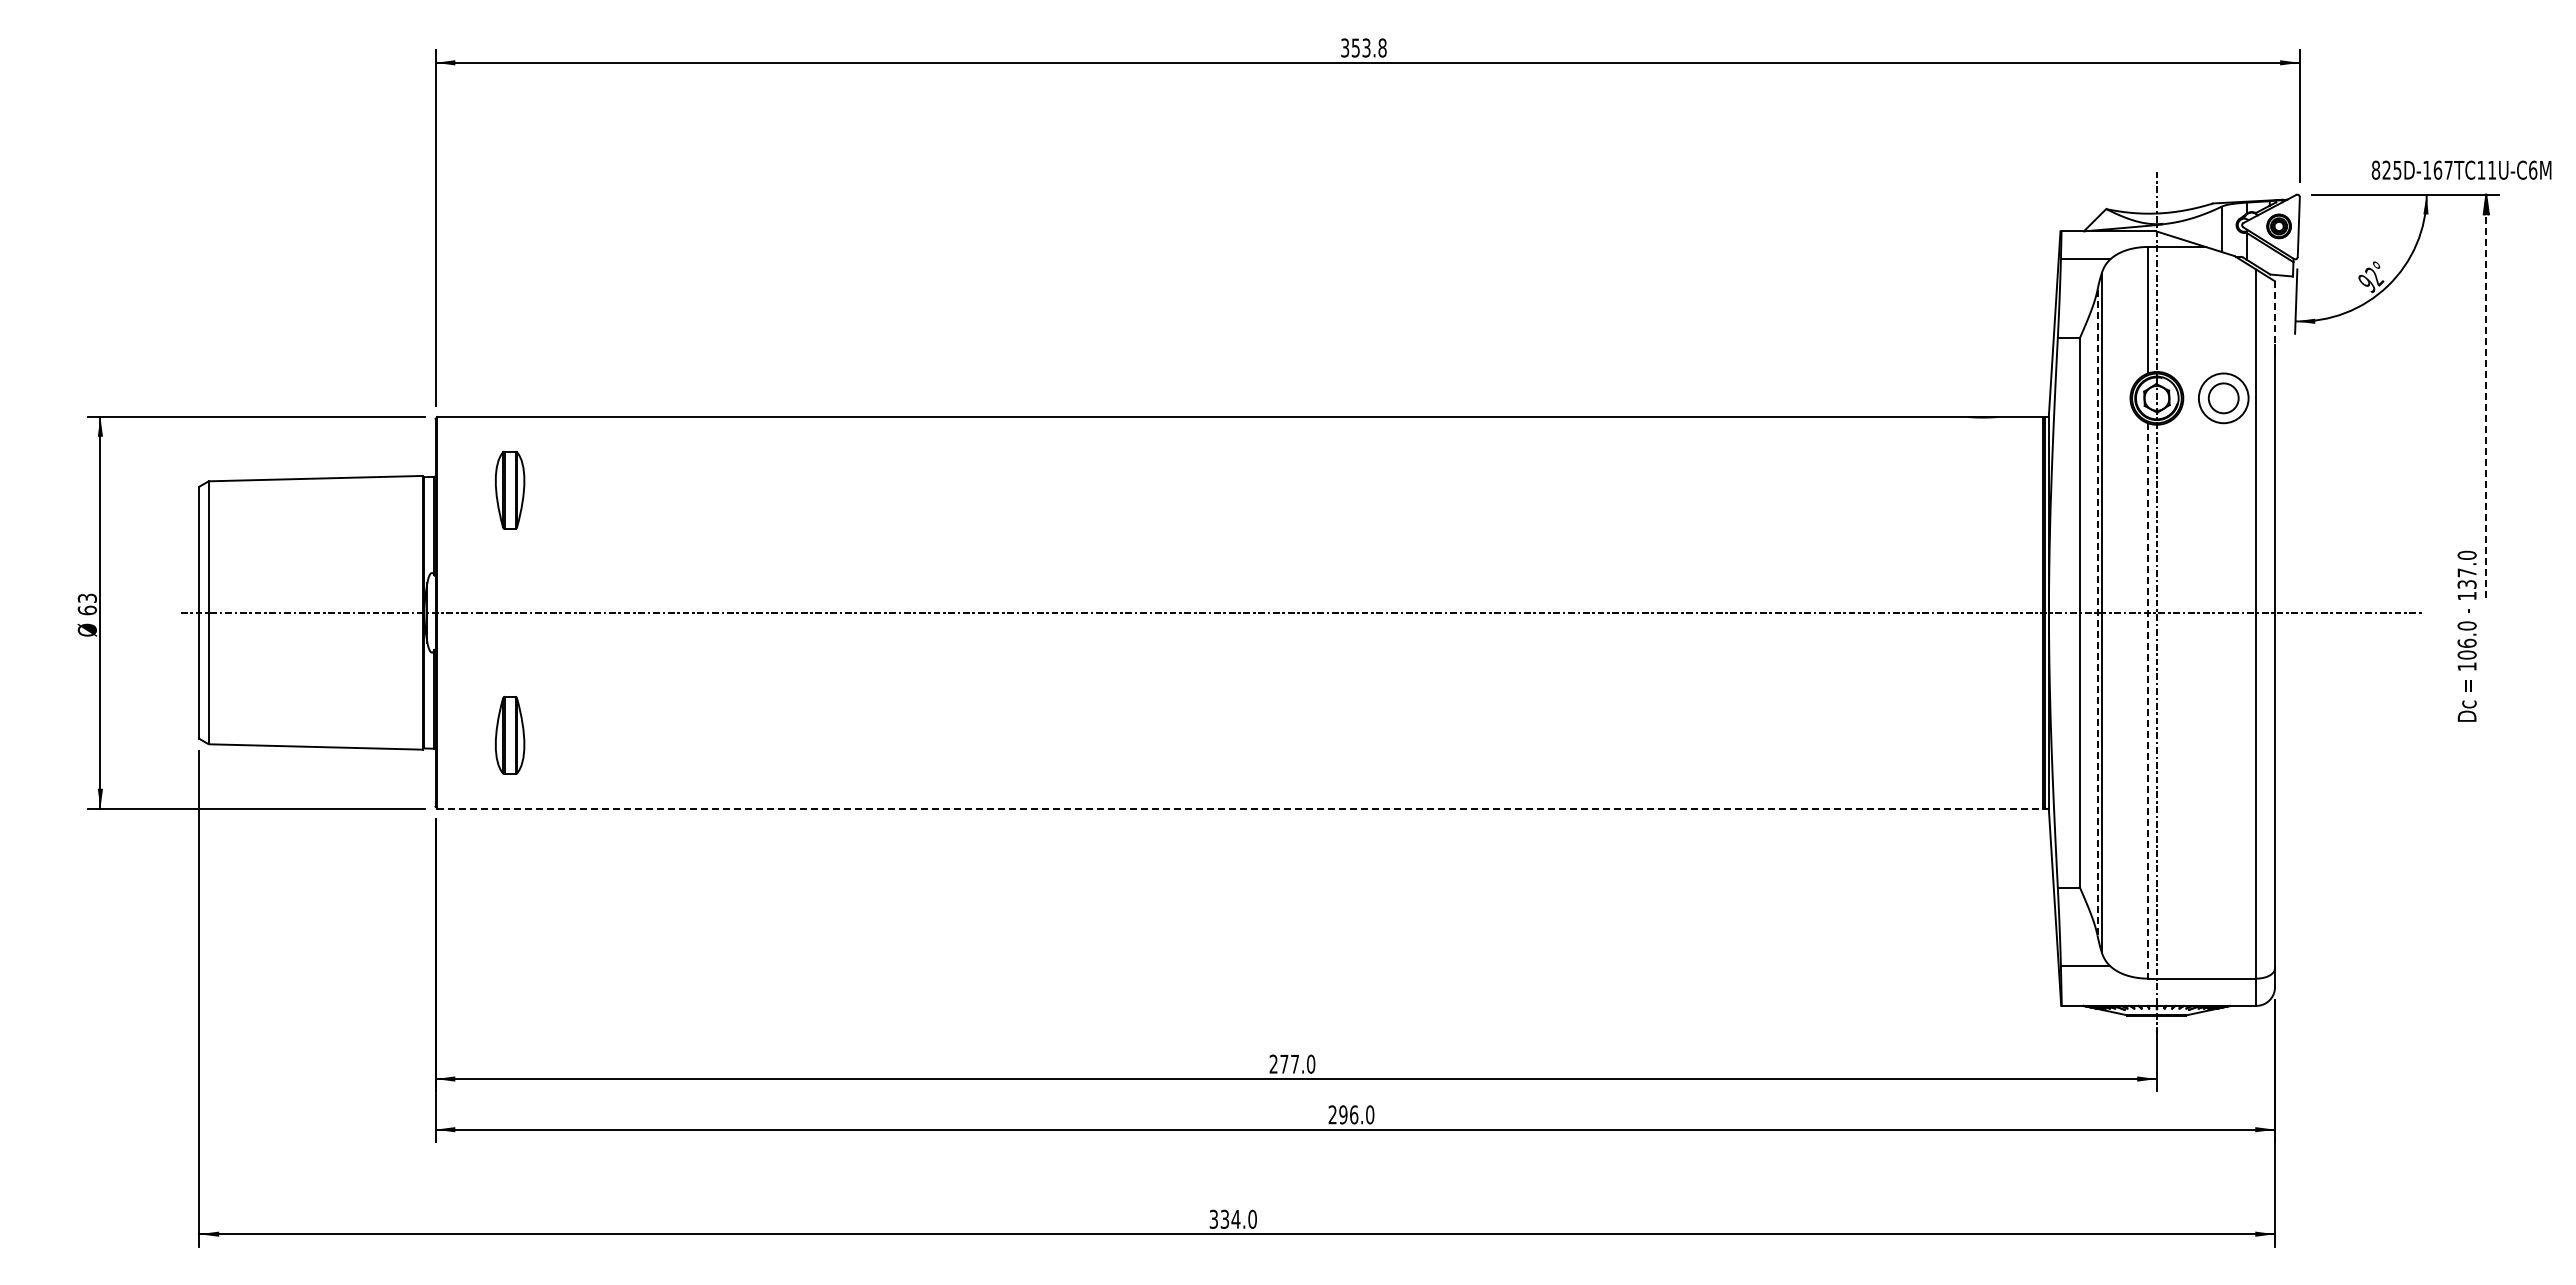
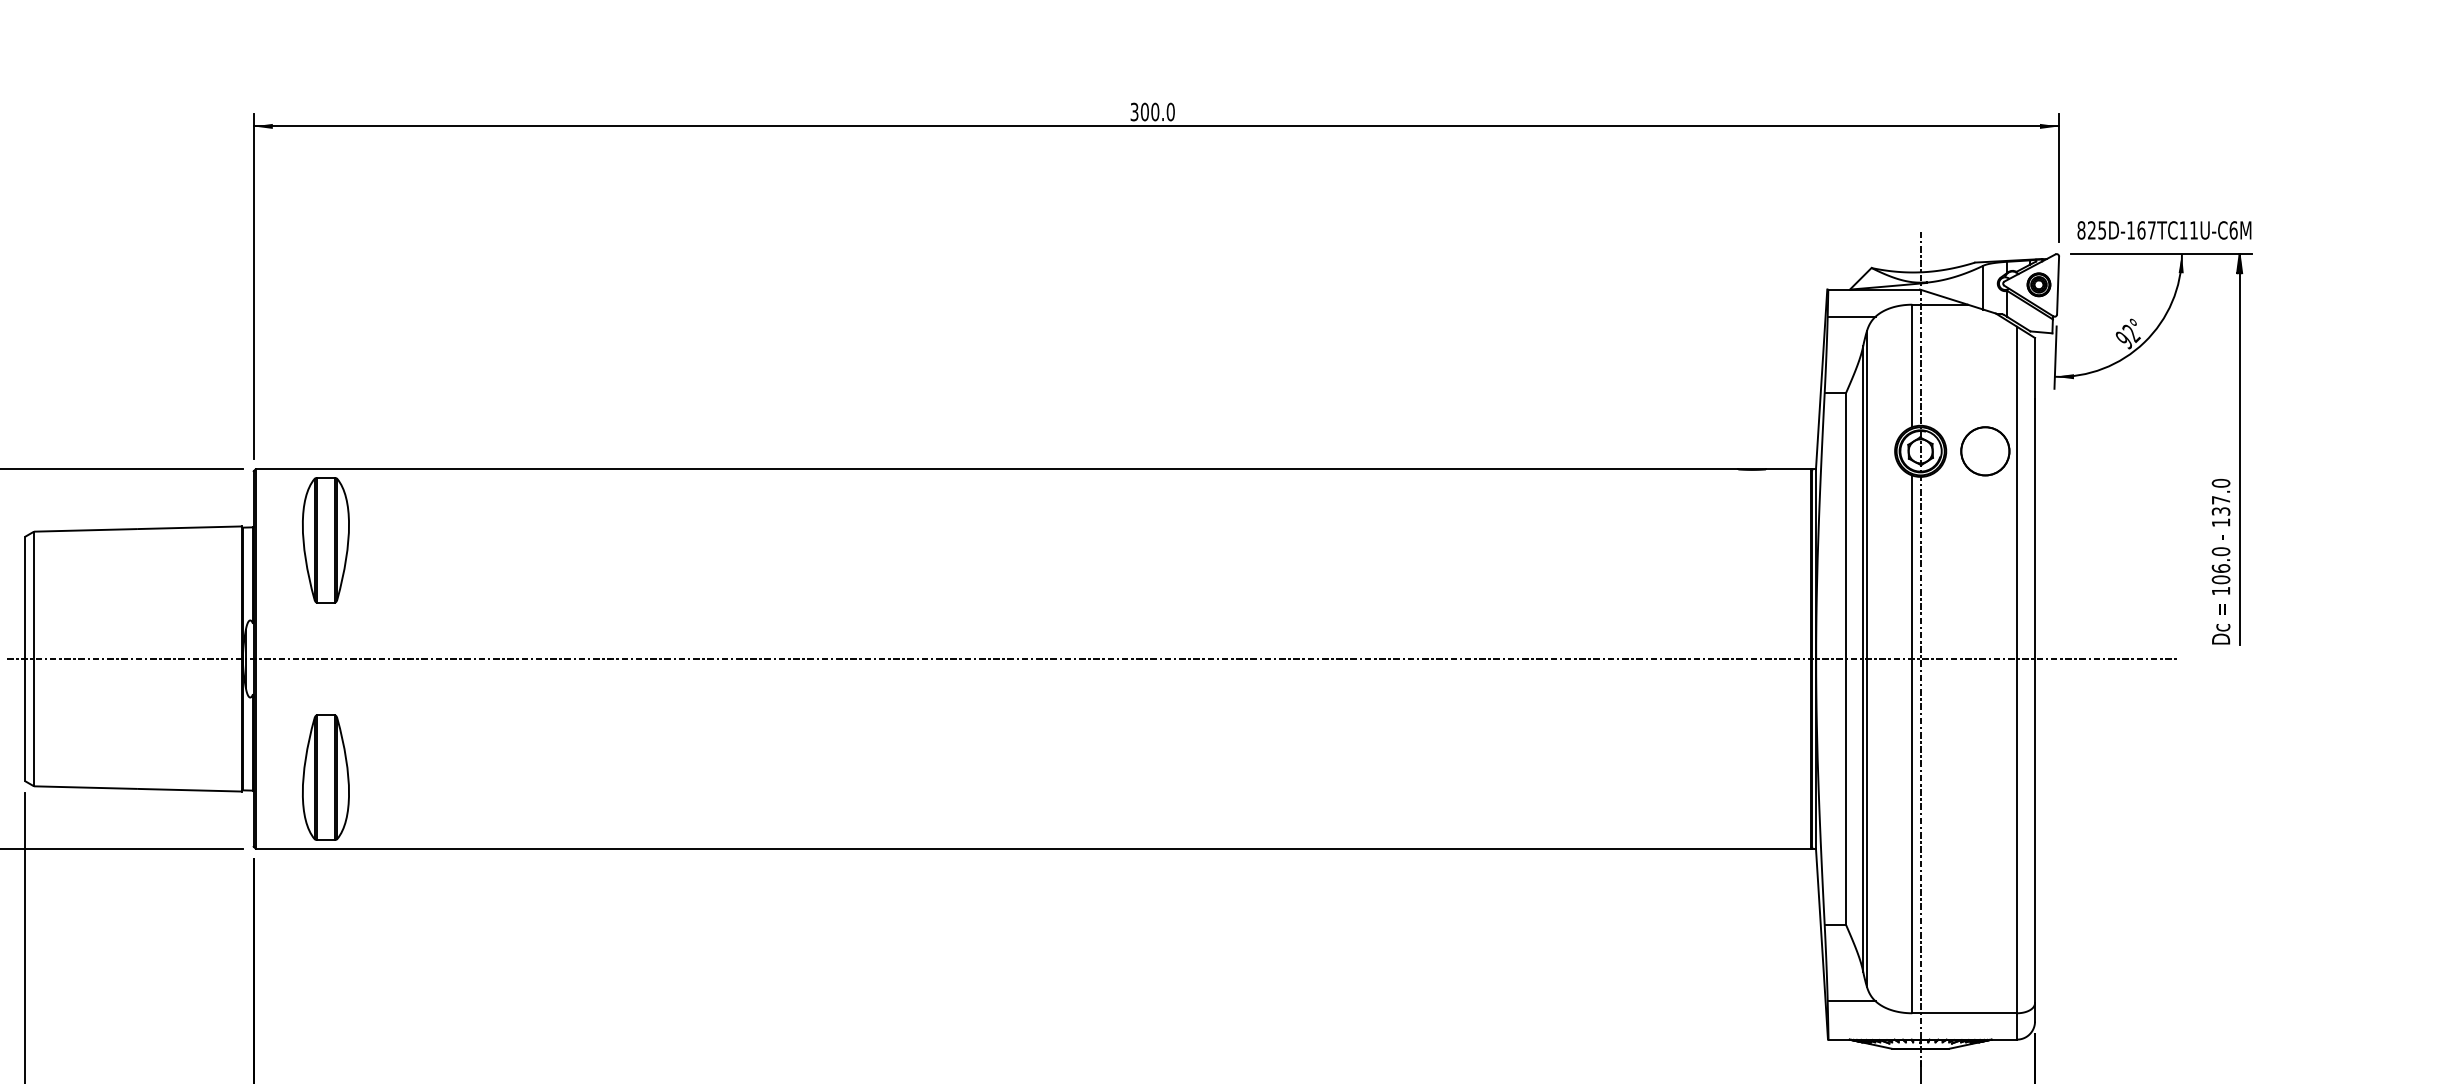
text: (1368, 47) -> (1157, 111), 353.8 -> 300.0
text: (2461, 169) -> (2164, 229), moved
line: (2275, 313) -> (2035, 369), dashed -> solid
line: (2486, 396) -> (2239, 449), dashed -> solid
circle: (2223, 398) -> (1985, 451), size x1.67
part: (509, 490) -> (325, 540), size x1.67
line: (2097, 612) -> (1863, 658), dashed -> solid
text: (2466, 635) -> (2220, 560), moved
line: (2148, 700) -> (1912, 743), dashed -> solid
part: (509, 735) -> (325, 777), size x1.67
line: (1240, 808) -> (1033, 848), dashed -> solid

